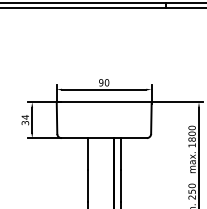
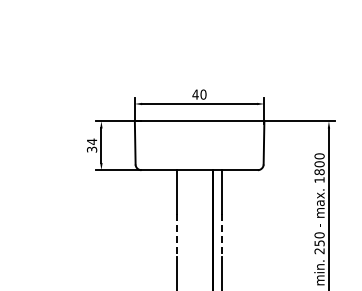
text: (101, 82) -> (195, 94), 90 -> 40
line: (87, 185) -> (176, 235), solid -> dashed
line: (120, 185) -> (222, 235), solid -> dashed

